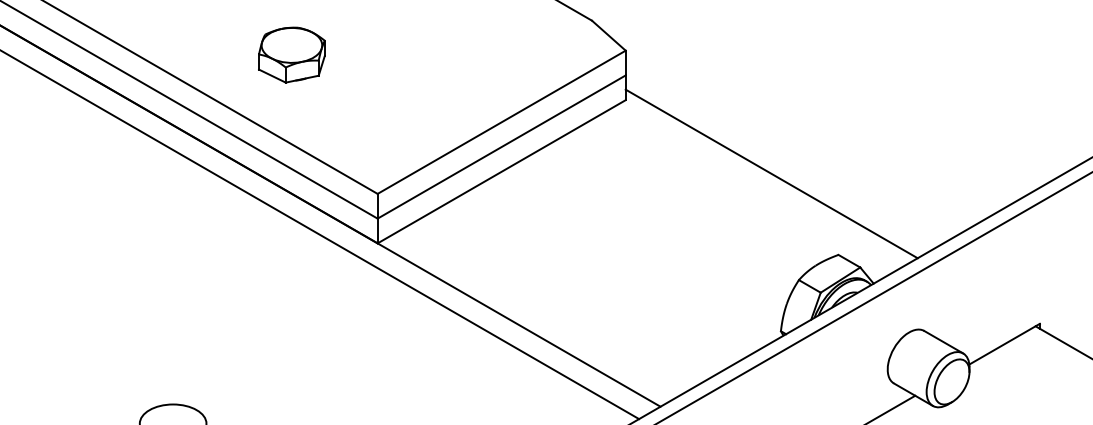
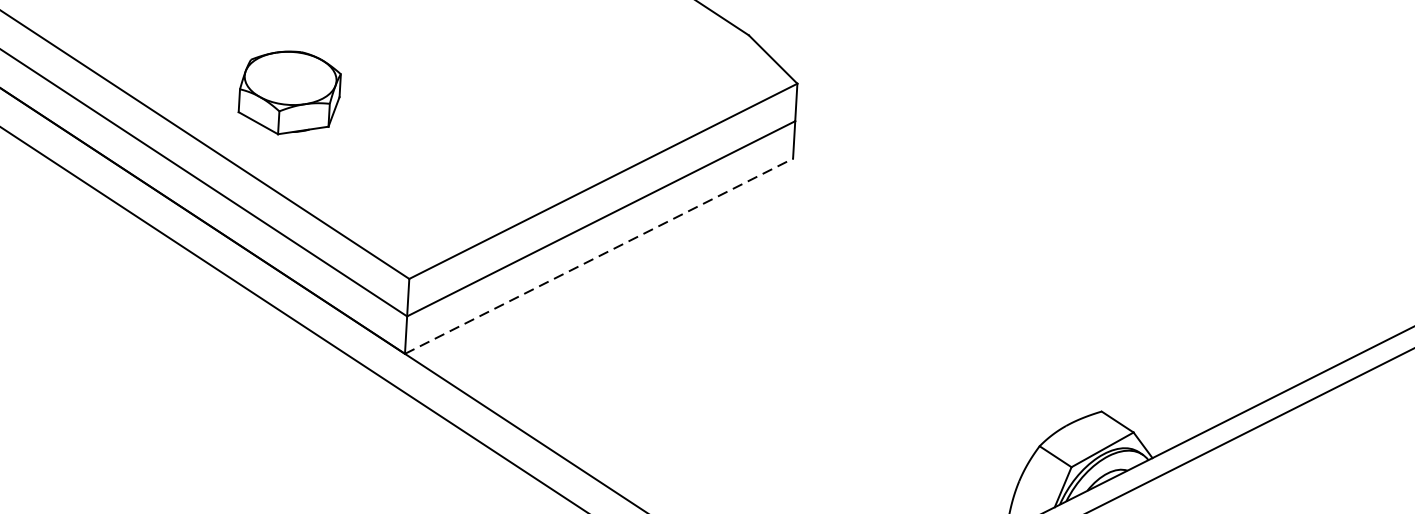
part: (291, 54) -> (289, 92), moved
line: (502, 171) -> (600, 255), solid -> dashed
line: (771, 173) -> (1007, 282), removed

